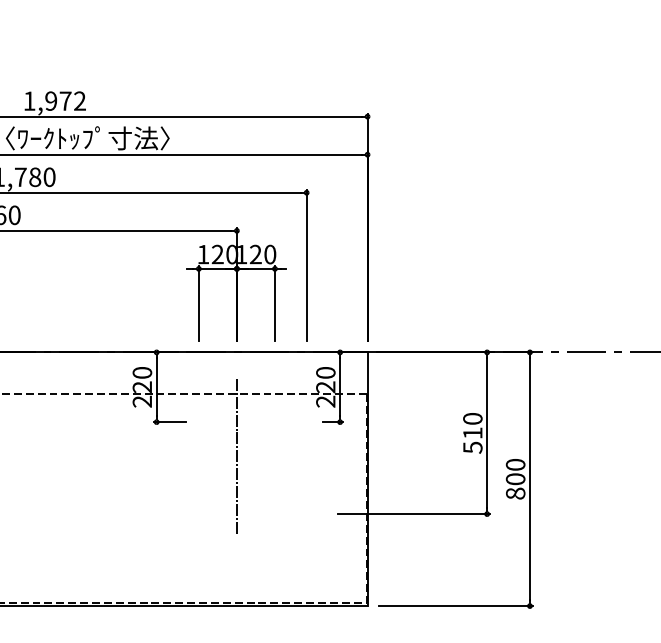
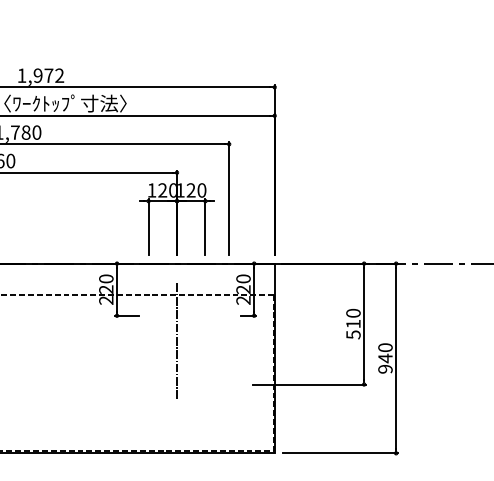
text: (515, 485) -> (385, 363), 800 -> 940

